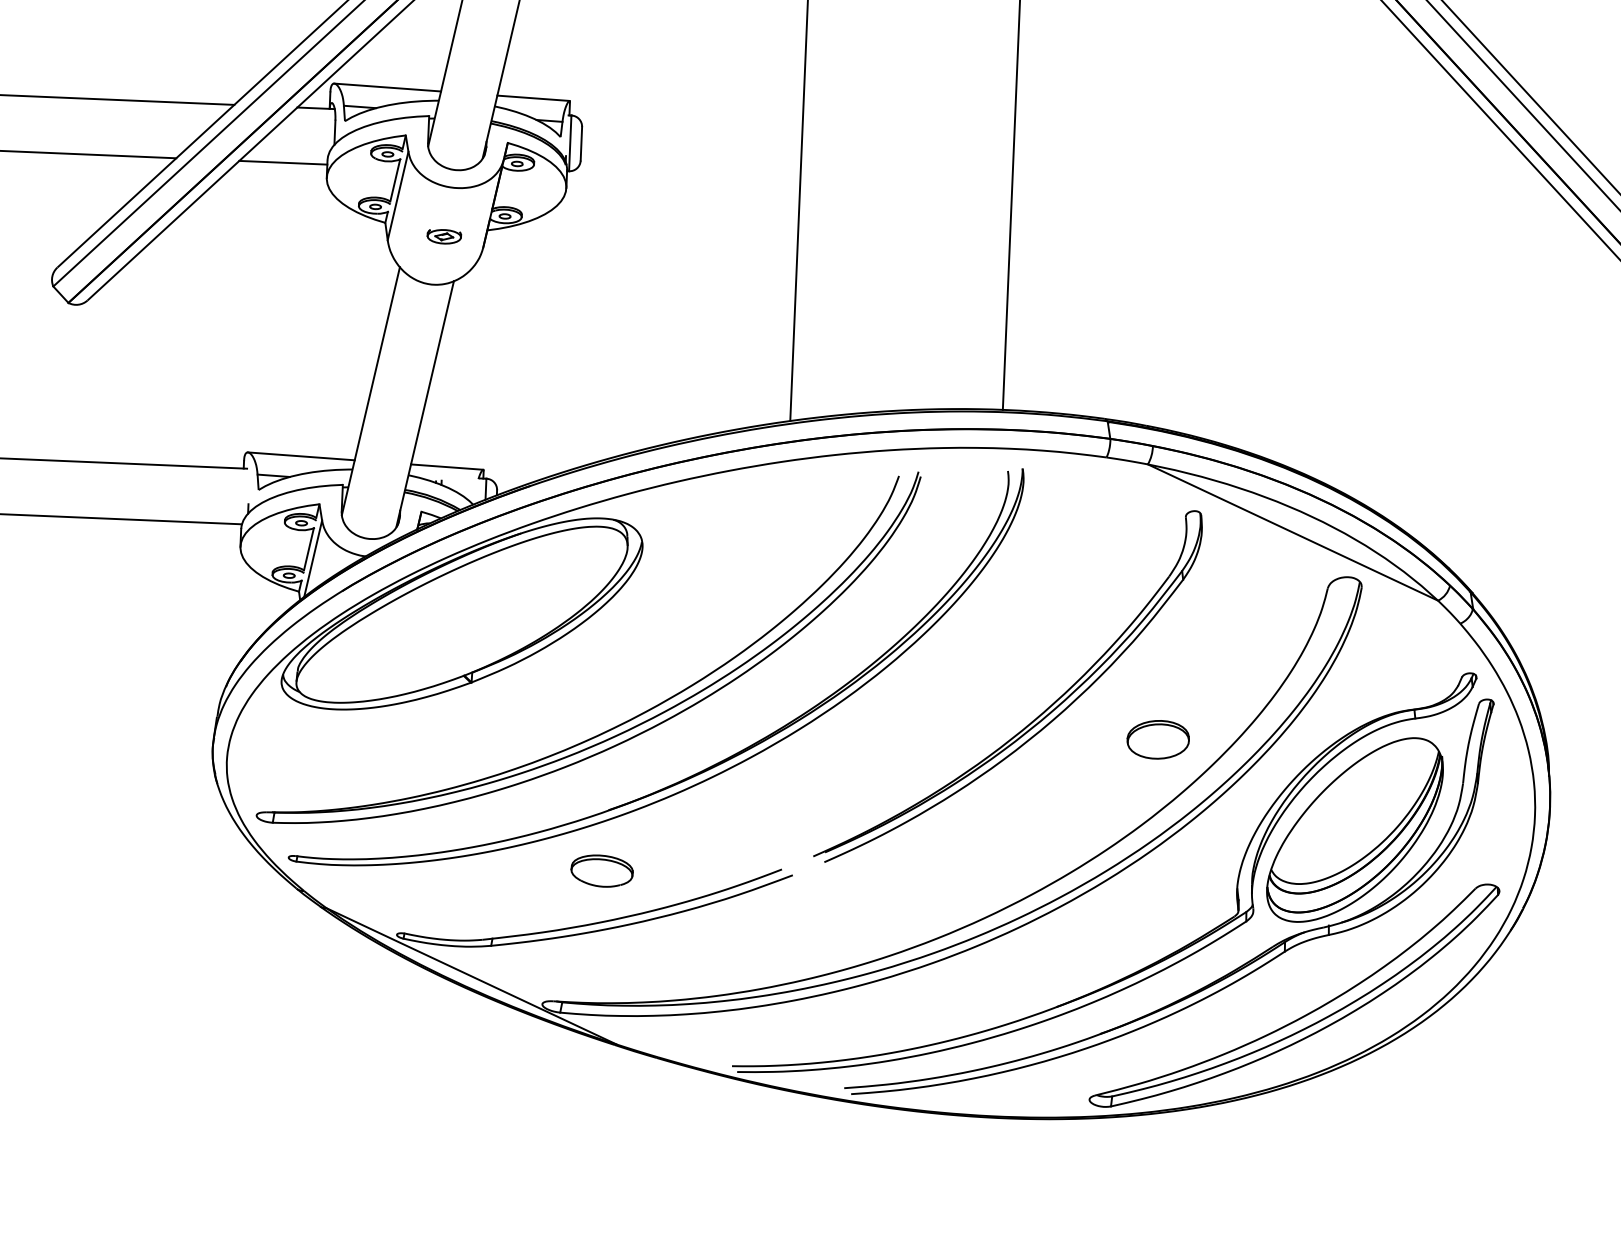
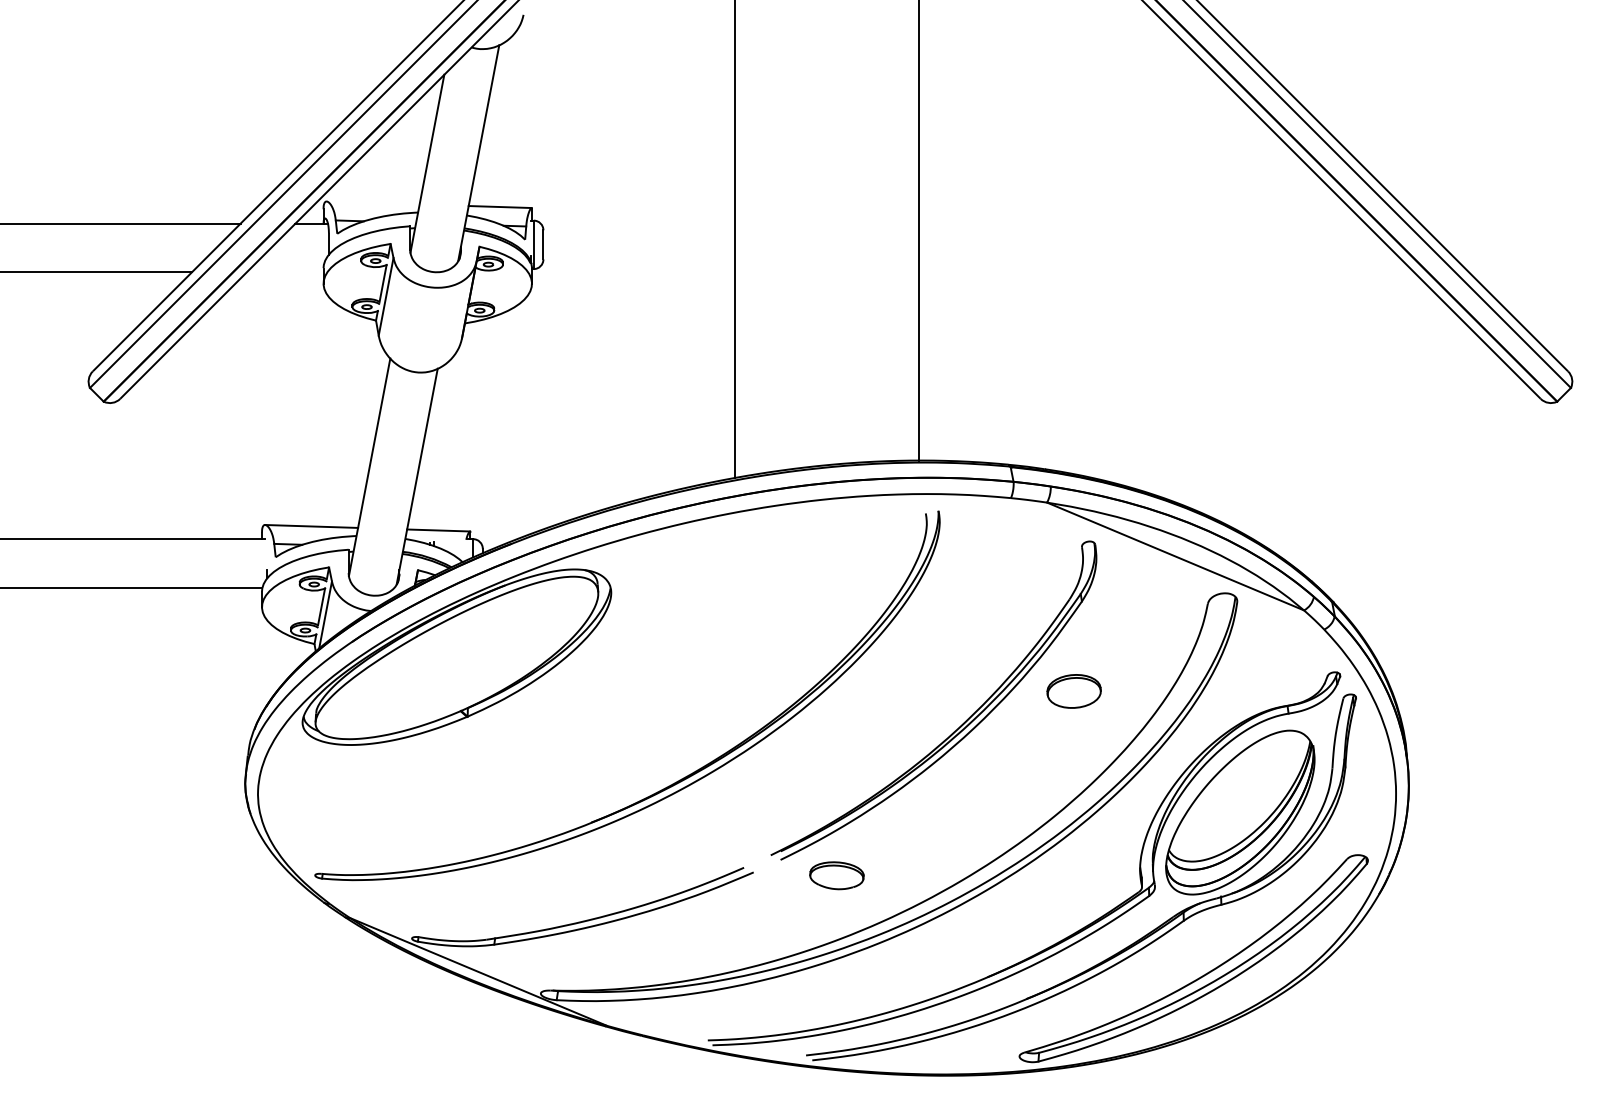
line: (386, 86) -> (372, 202), removed
line: (282, 163) -> (284, 272), removed
part: (444, 236) -> (427, 330), removed
part: (625, 720) -> (602, 744), removed
part: (1157, 739) -> (1073, 691), moved
part: (601, 870) -> (836, 875), moved

